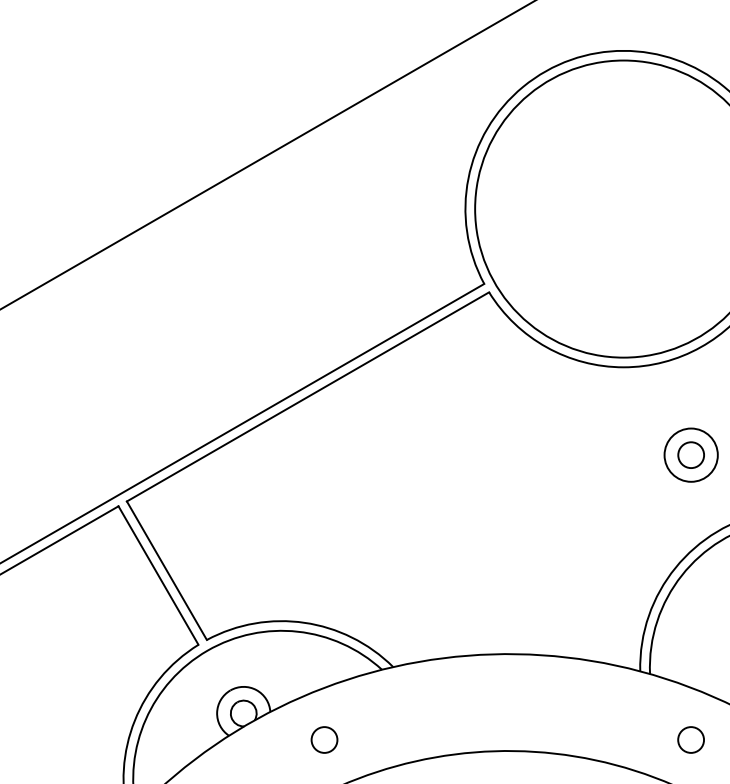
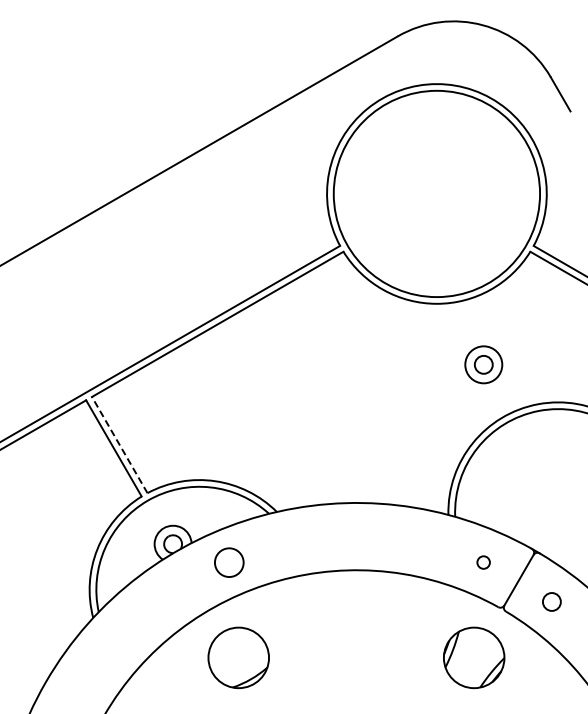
line: (166, 571) -> (119, 445), solid -> dashed
circle: (323, 739) -> (228, 562), size x1.6
circle: (690, 739) -> (483, 562), size x0.7

